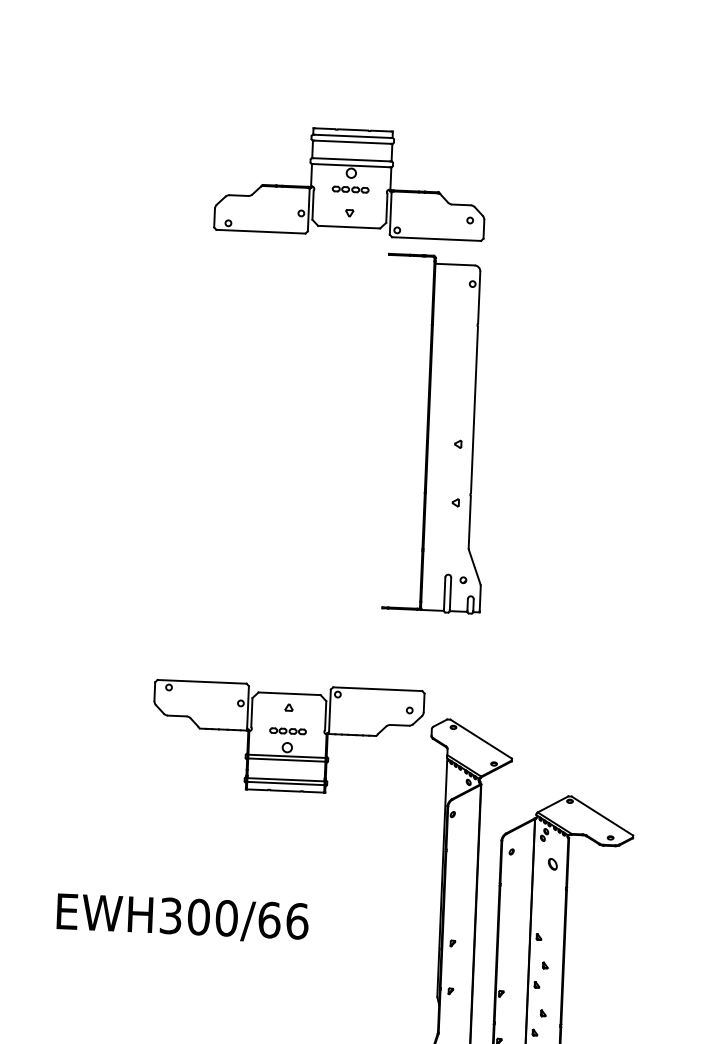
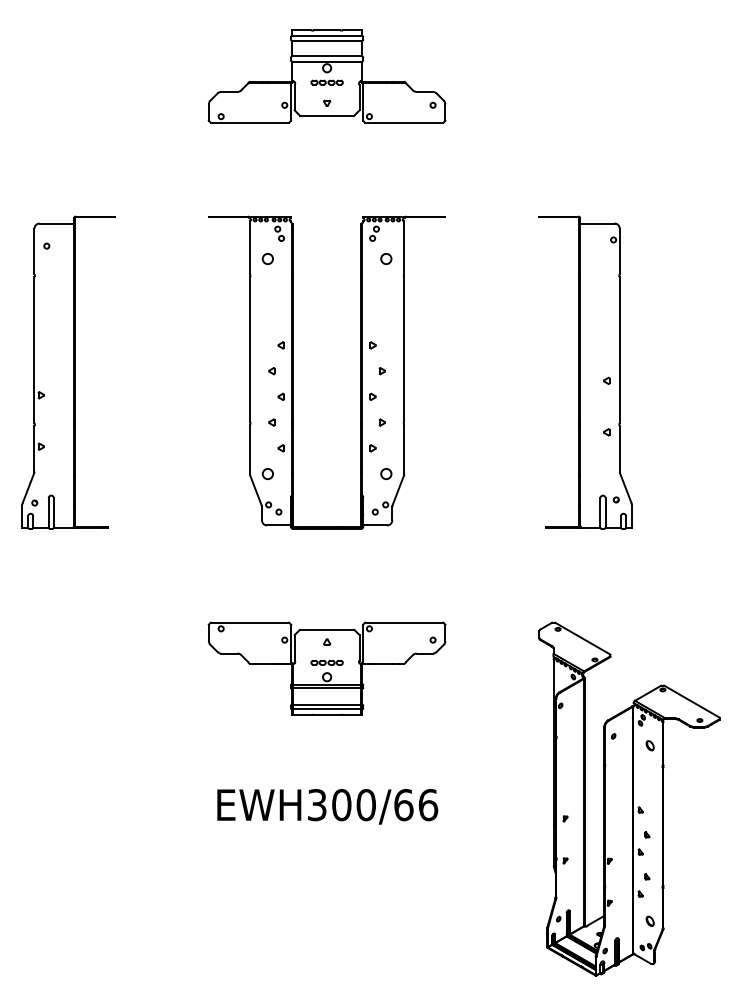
part: (350, 182) -> (326, 76), moved
part: (164, 422) -> (293, 372), added
part: (434, 433) -> (585, 372), moved
part: (287, 737) -> (326, 668), moved

